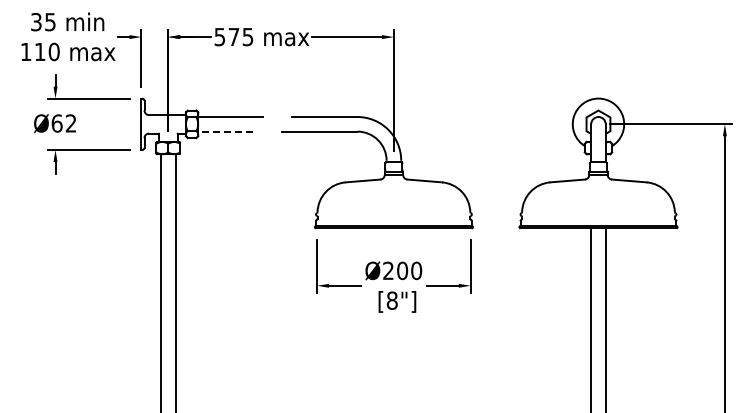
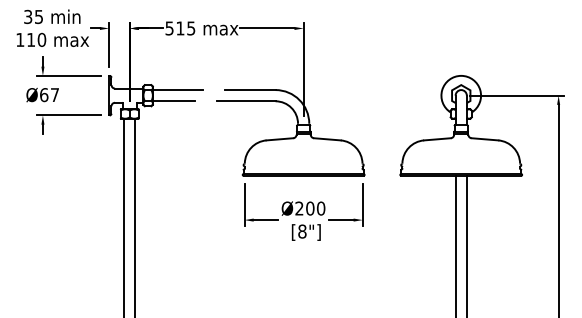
text: (233, 36) -> (180, 28), 575 -> 515
text: (70, 123) -> (54, 95), Ø62 -> Ø67
line: (224, 131) -> (173, 101), dashed -> solid

